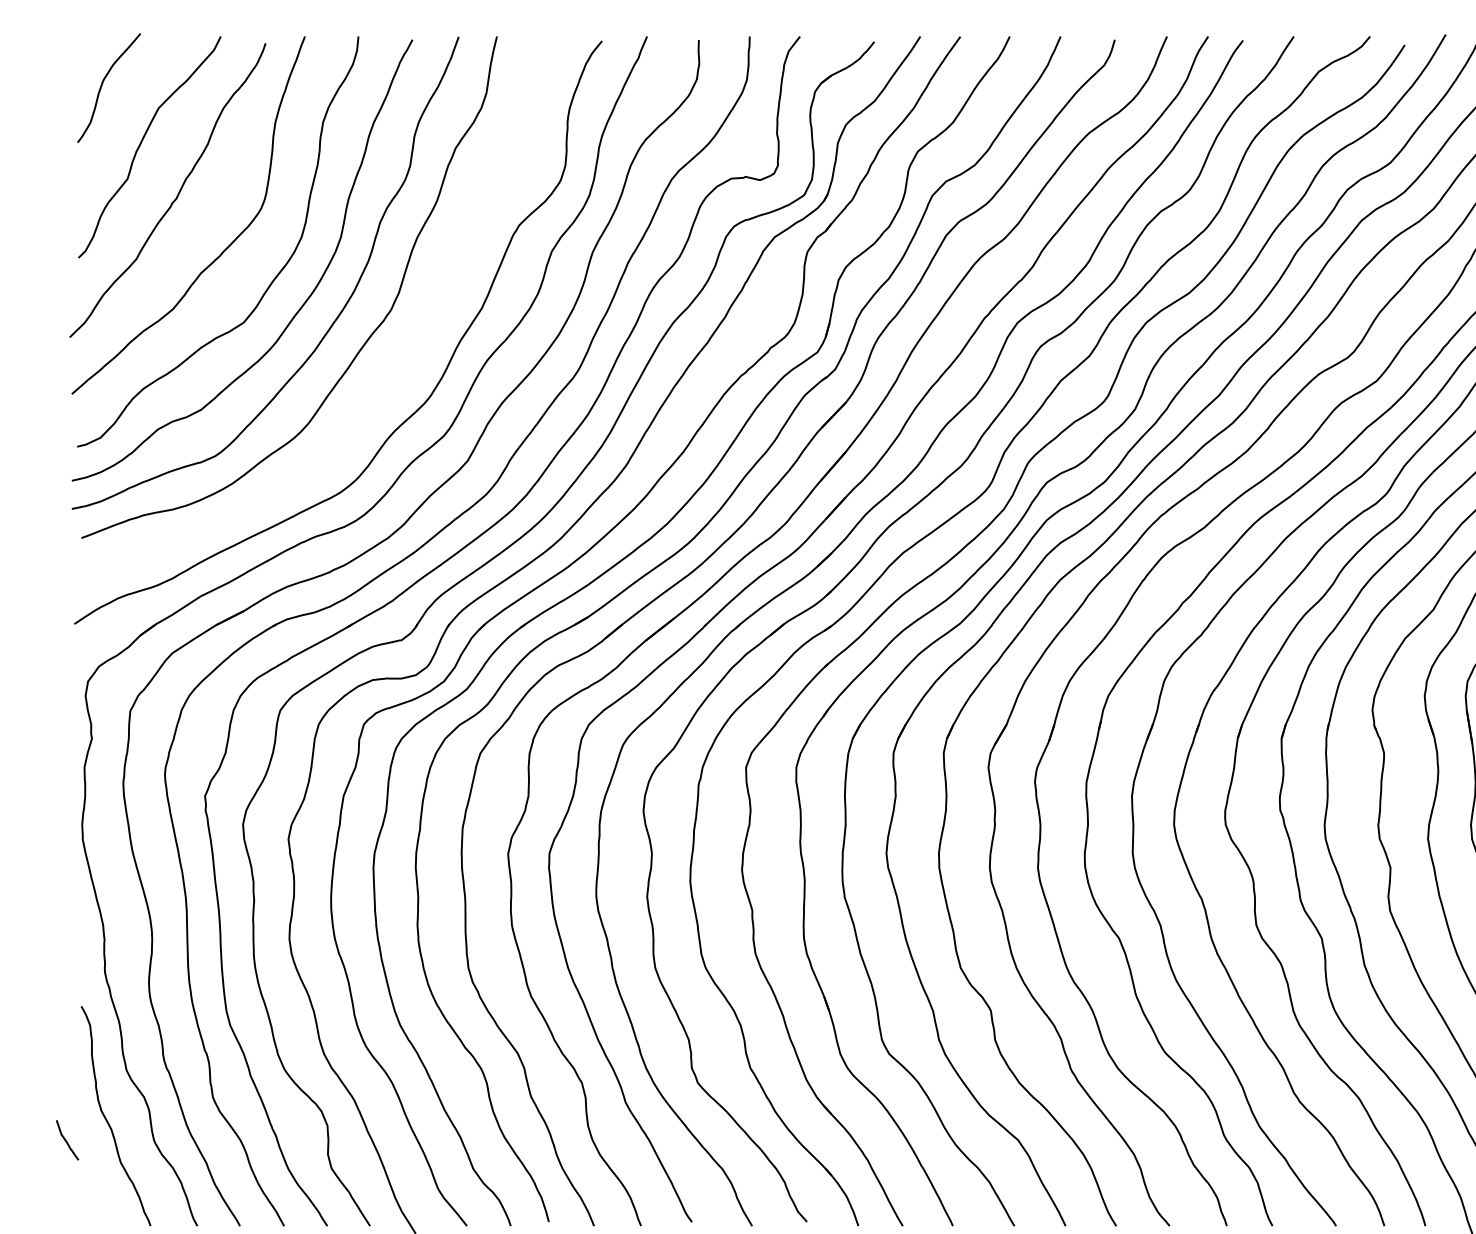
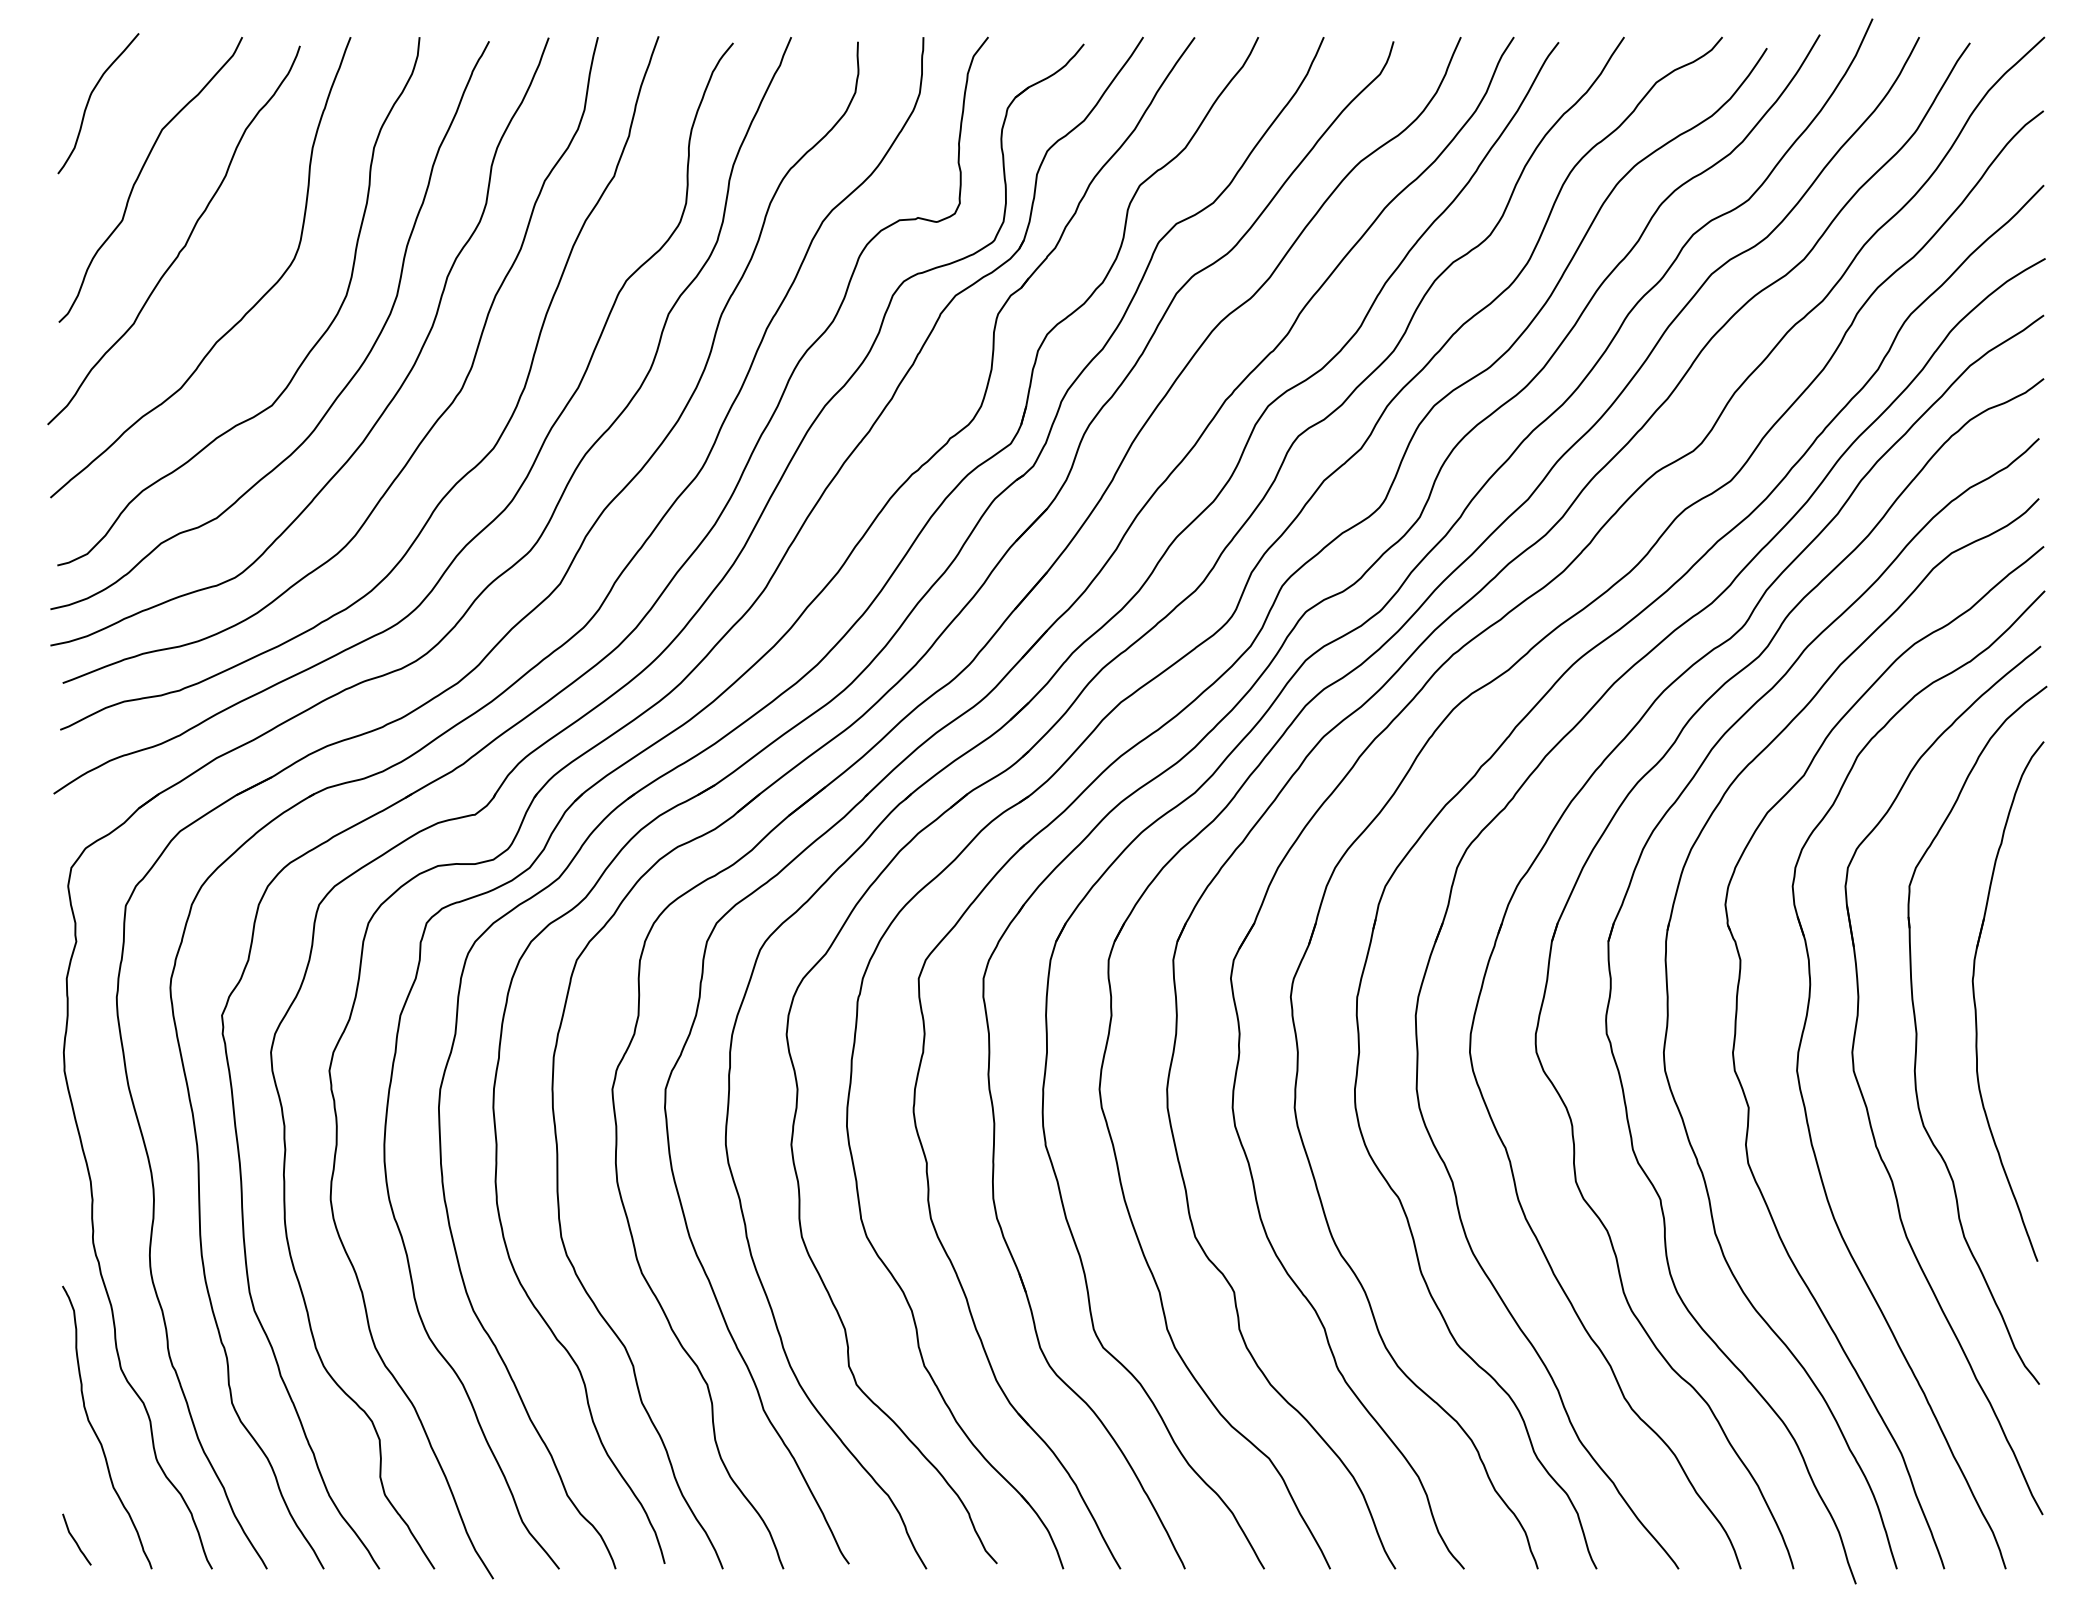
curve: (387, 381) -> (457, 481), added
curve: (66, 1140) -> (75, 1539), moved

